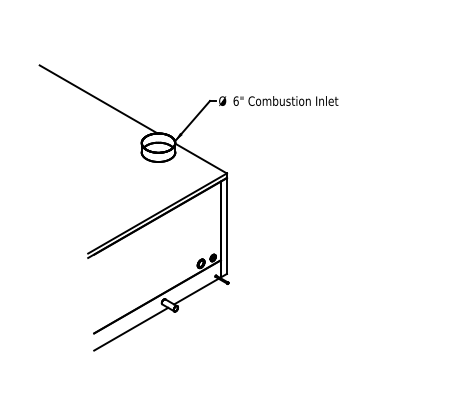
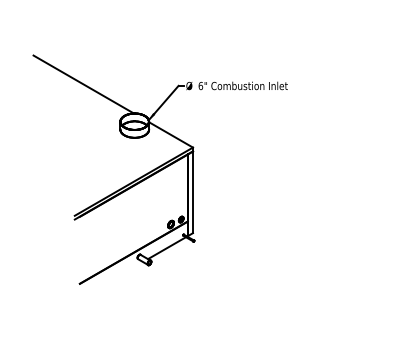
line: (131, 328) -> (111, 279), removed

